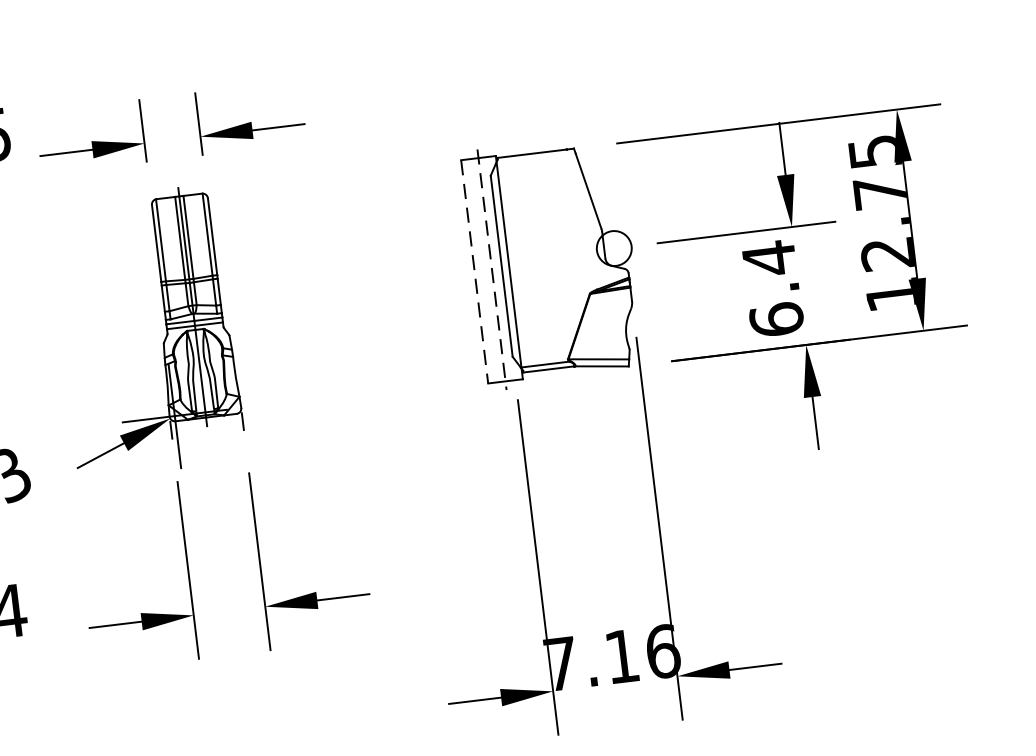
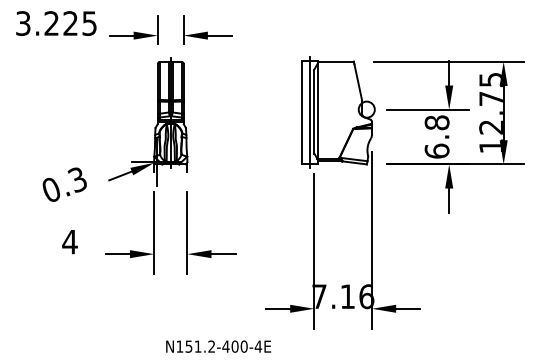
text: (767, 257) -> (436, 122), 6.4 -> 6.8
line: (491, 269) -> (309, 112), dashed -> solid
line: (474, 271) -> (301, 112), dashed -> solid

